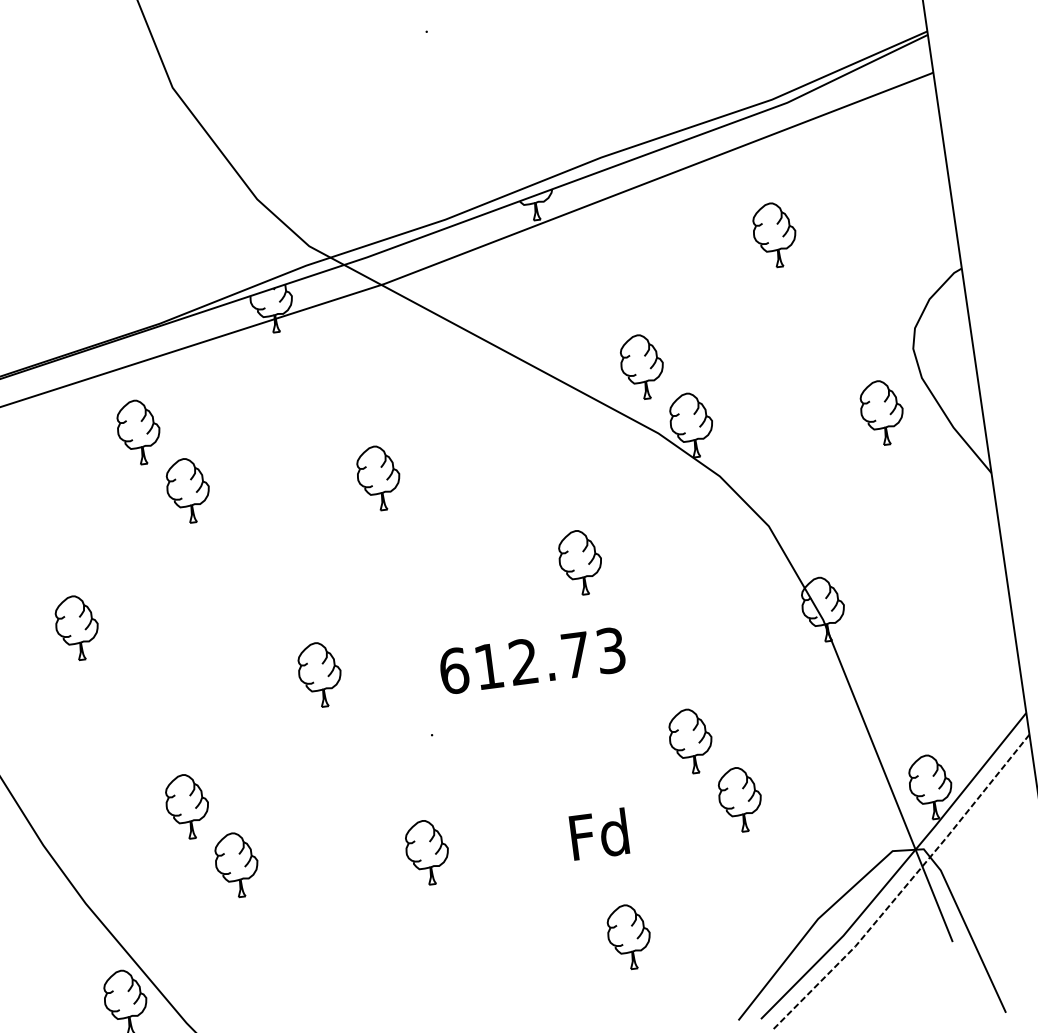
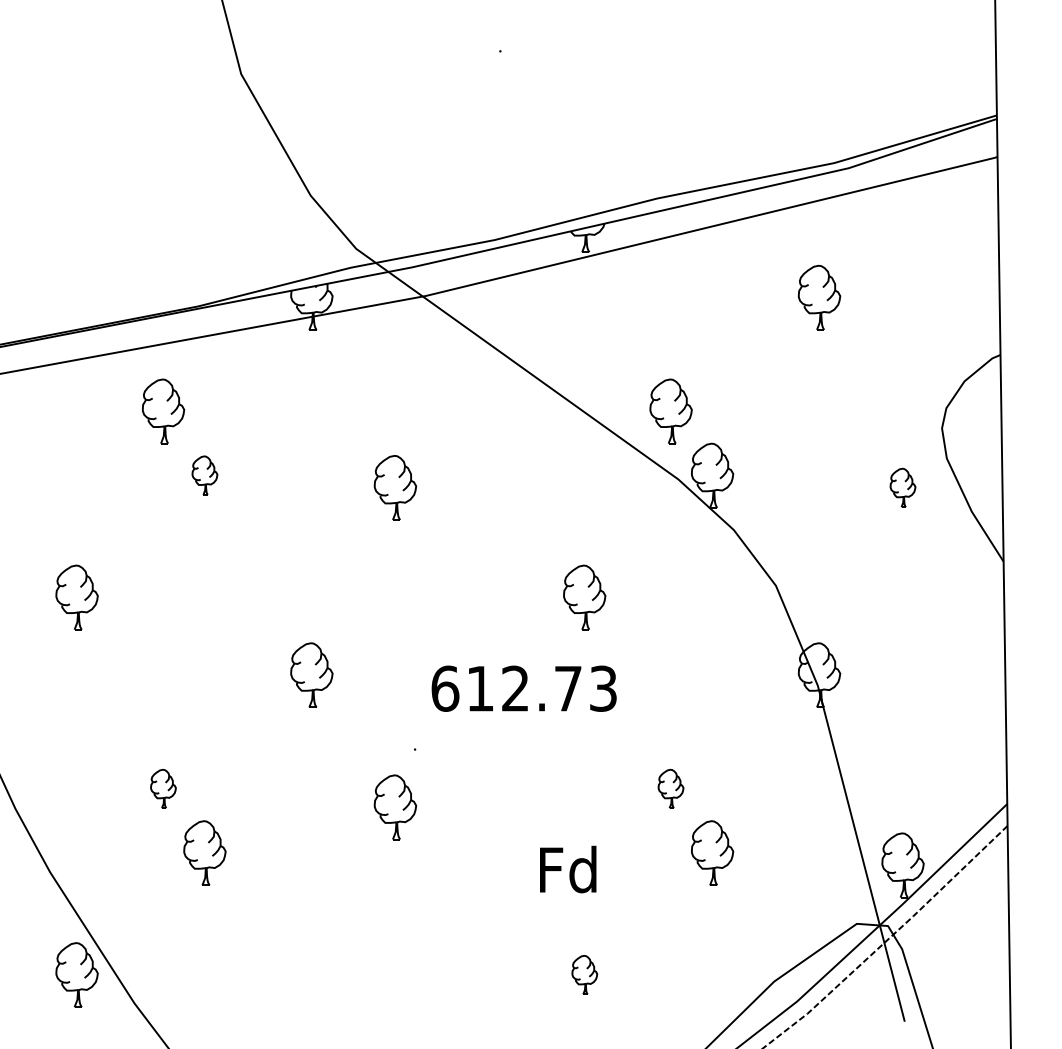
part: (881, 412) -> (902, 487), size x0.6
part: (187, 490) -> (204, 475), size x0.6
part: (690, 740) -> (670, 788), size x0.6
part: (187, 806) -> (163, 788), size x0.6
part: (427, 852) -> (395, 807), moved
part: (629, 936) -> (584, 974), size x0.6

